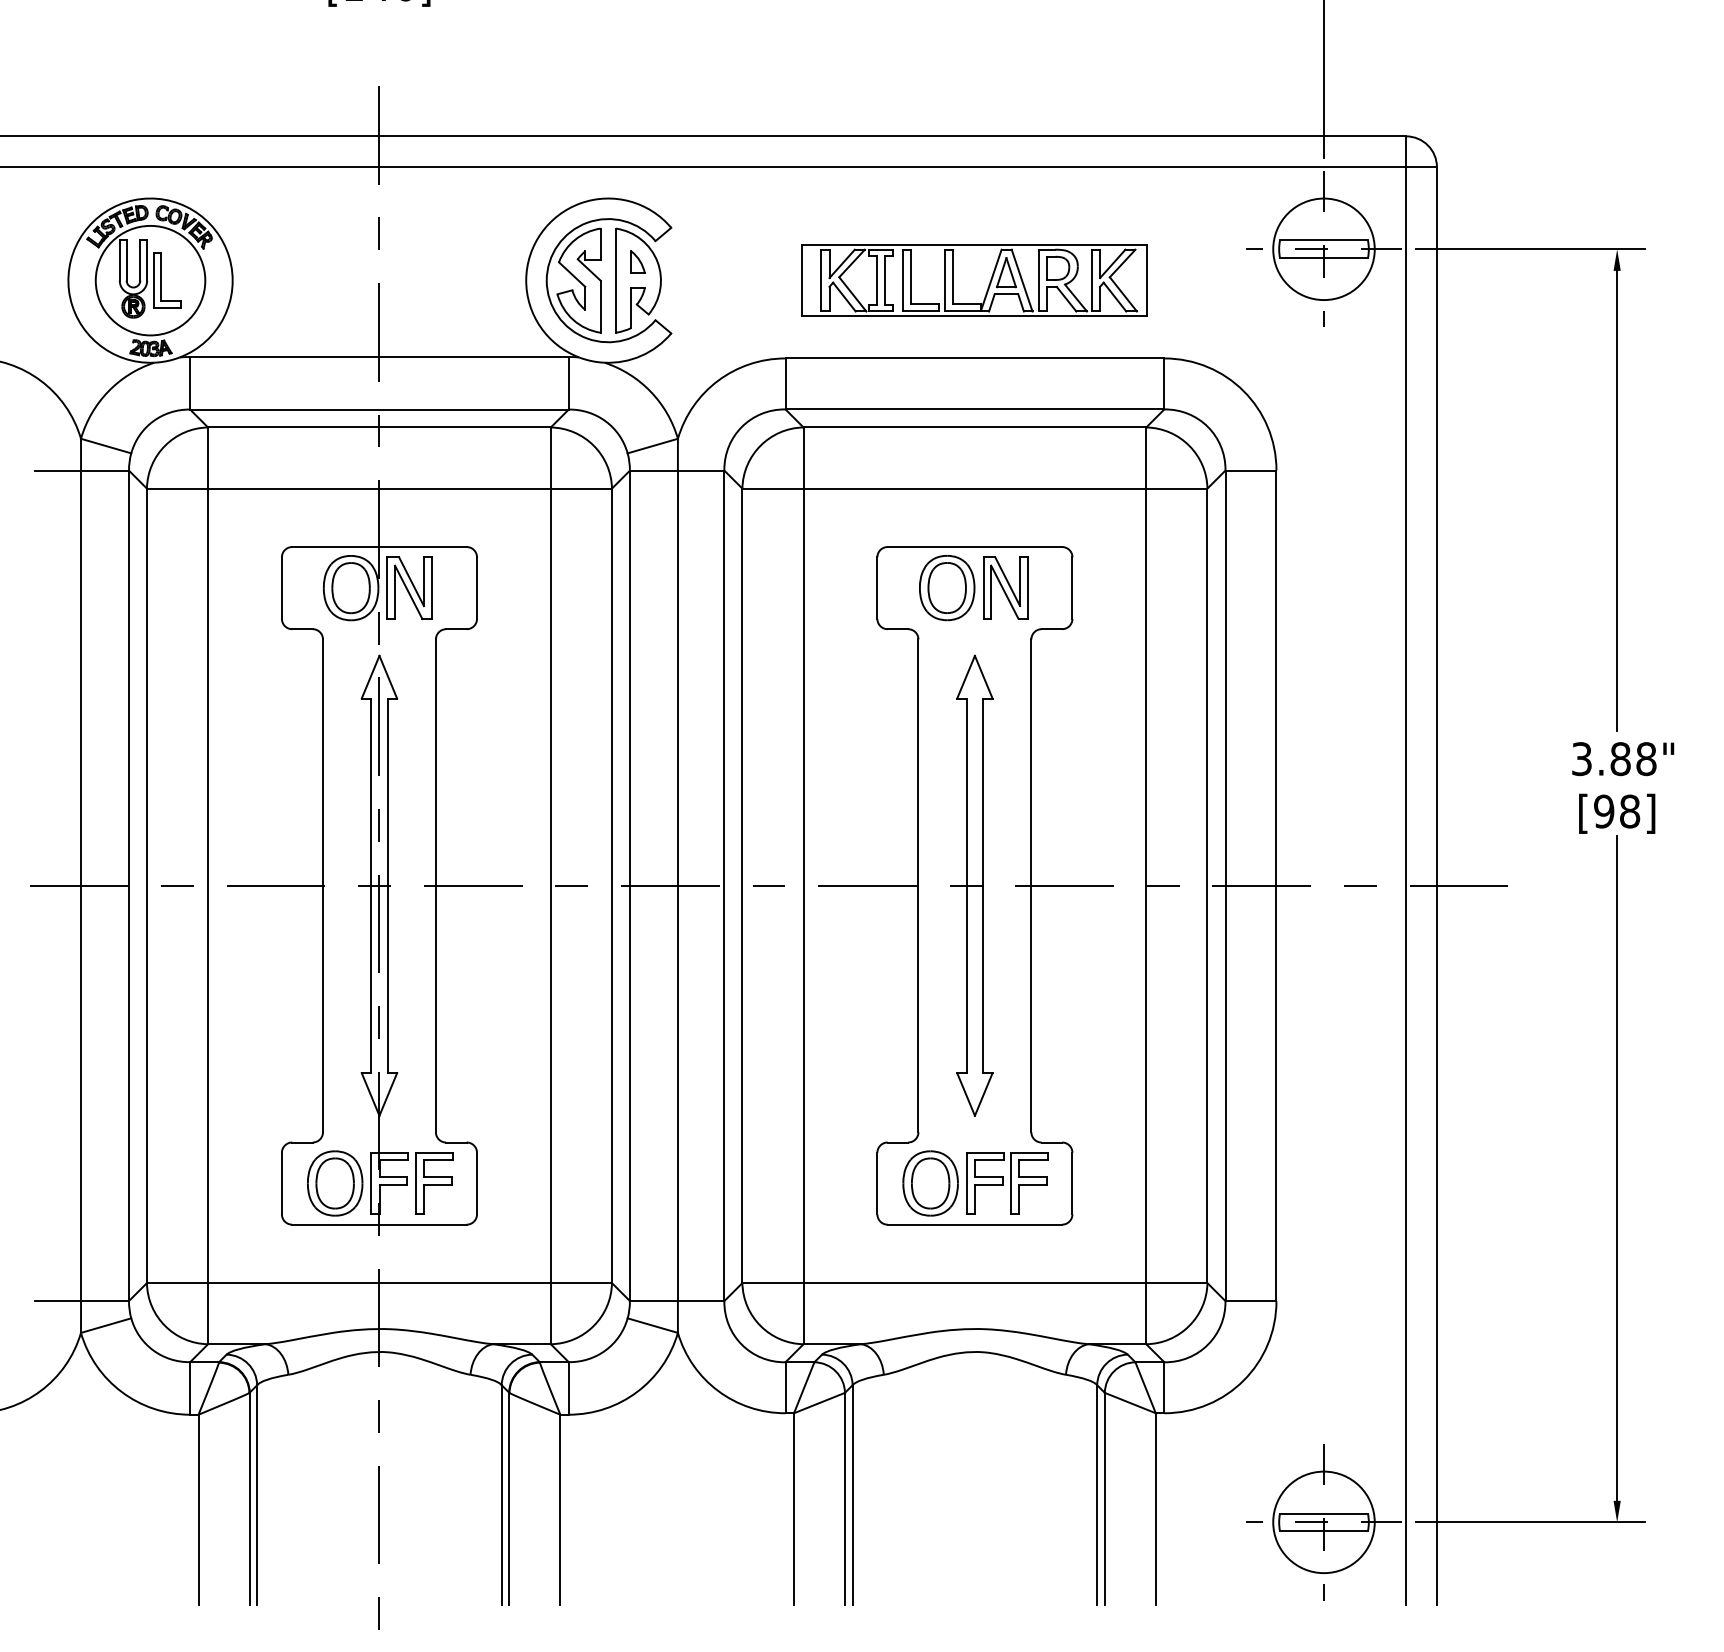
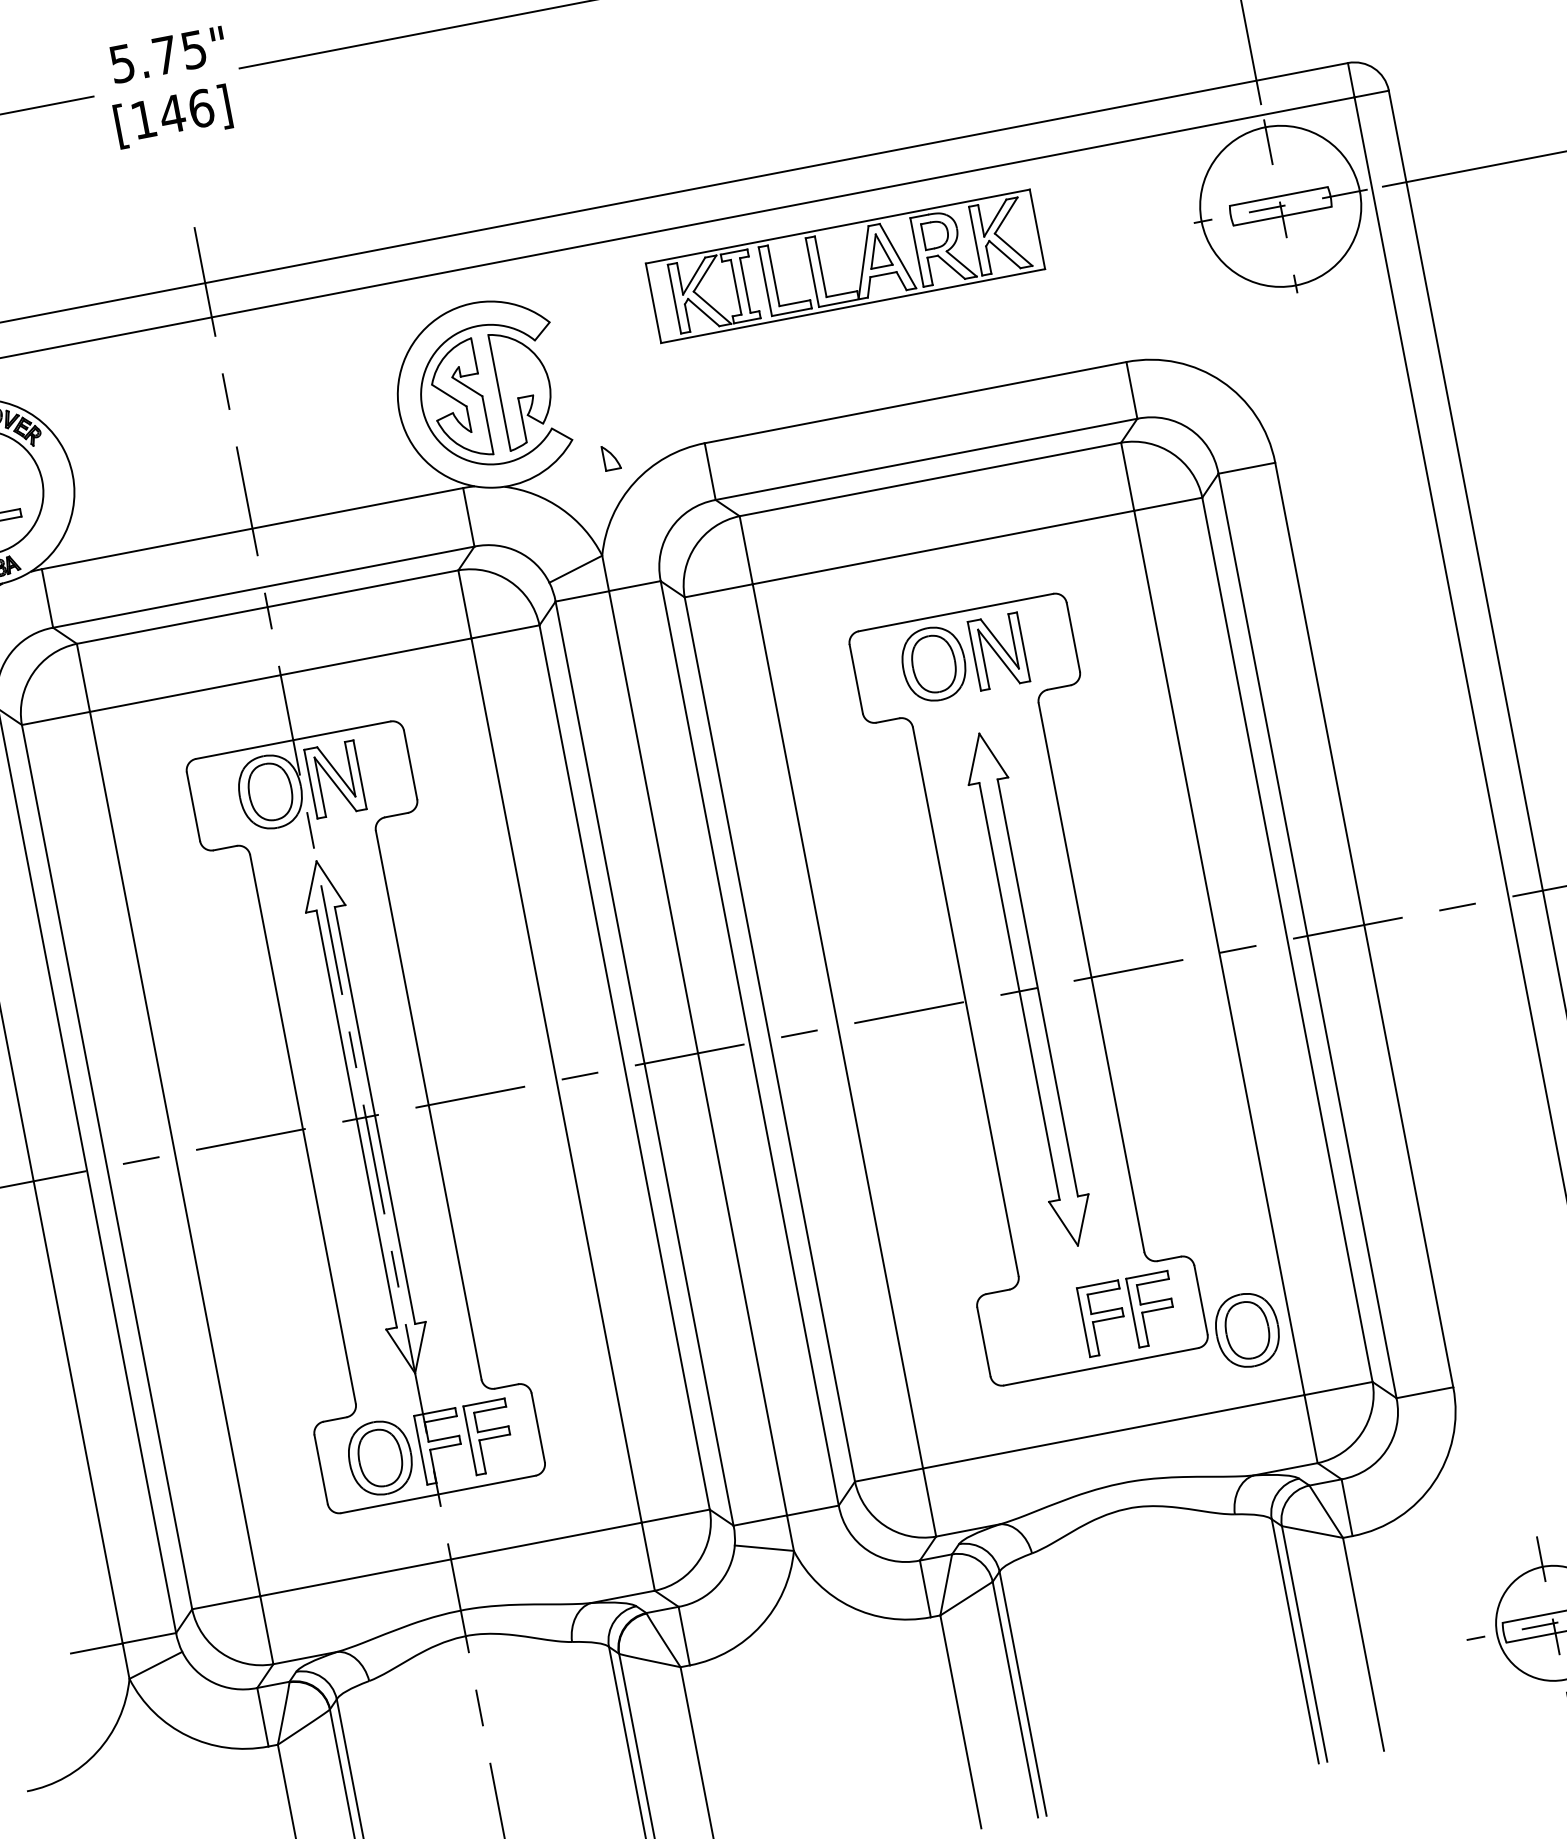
circle: (1323, 249) -> (1280, 206), size x1.4
part: (637, 261) -> (610, 456), moved
part: (974, 280) -> (844, 266), moved
part: (930, 1183) -> (1247, 1330), moved

